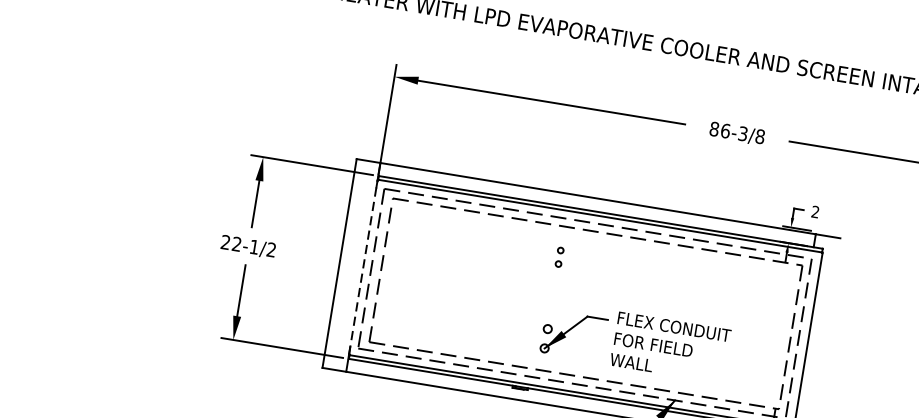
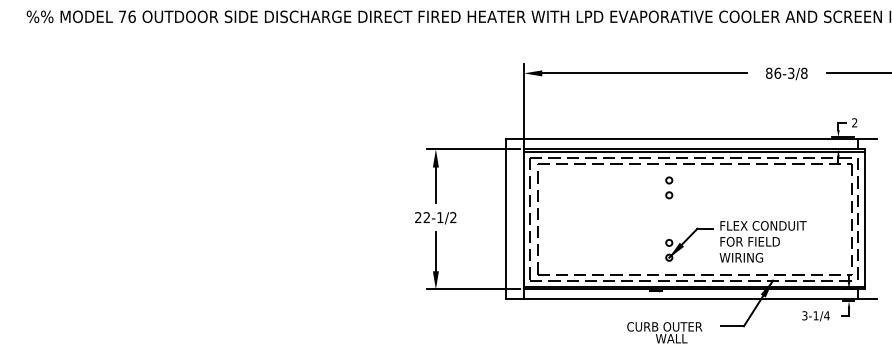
part: (559, 256) -> (669, 187), size x1.43
line: (363, 267) -> (524, 219), dashed -> solid
text: (646, 364) -> (747, 257), WALL -> WIRING

